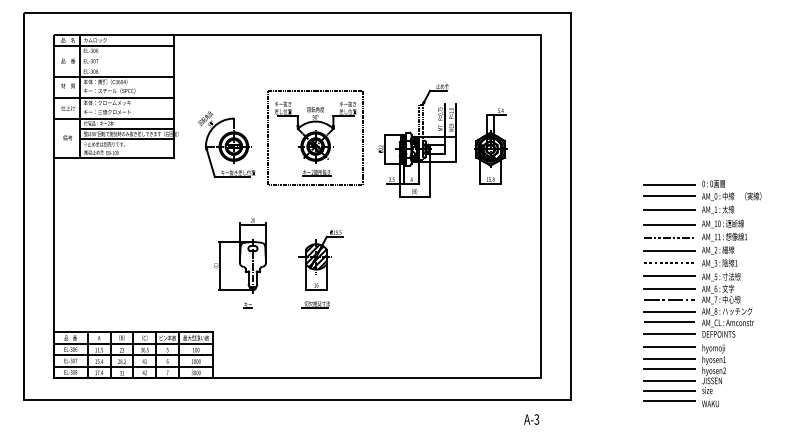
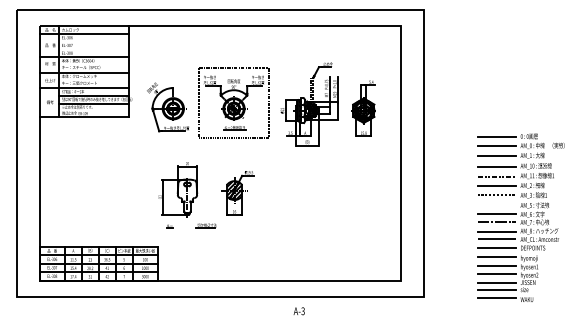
line: (669, 276) -> (496, 205), removed
part: (315, 304) -> (205, 225), moved
part: (247, 305) -> (169, 226), moved
text: (531, 419) -> (299, 311), moved

